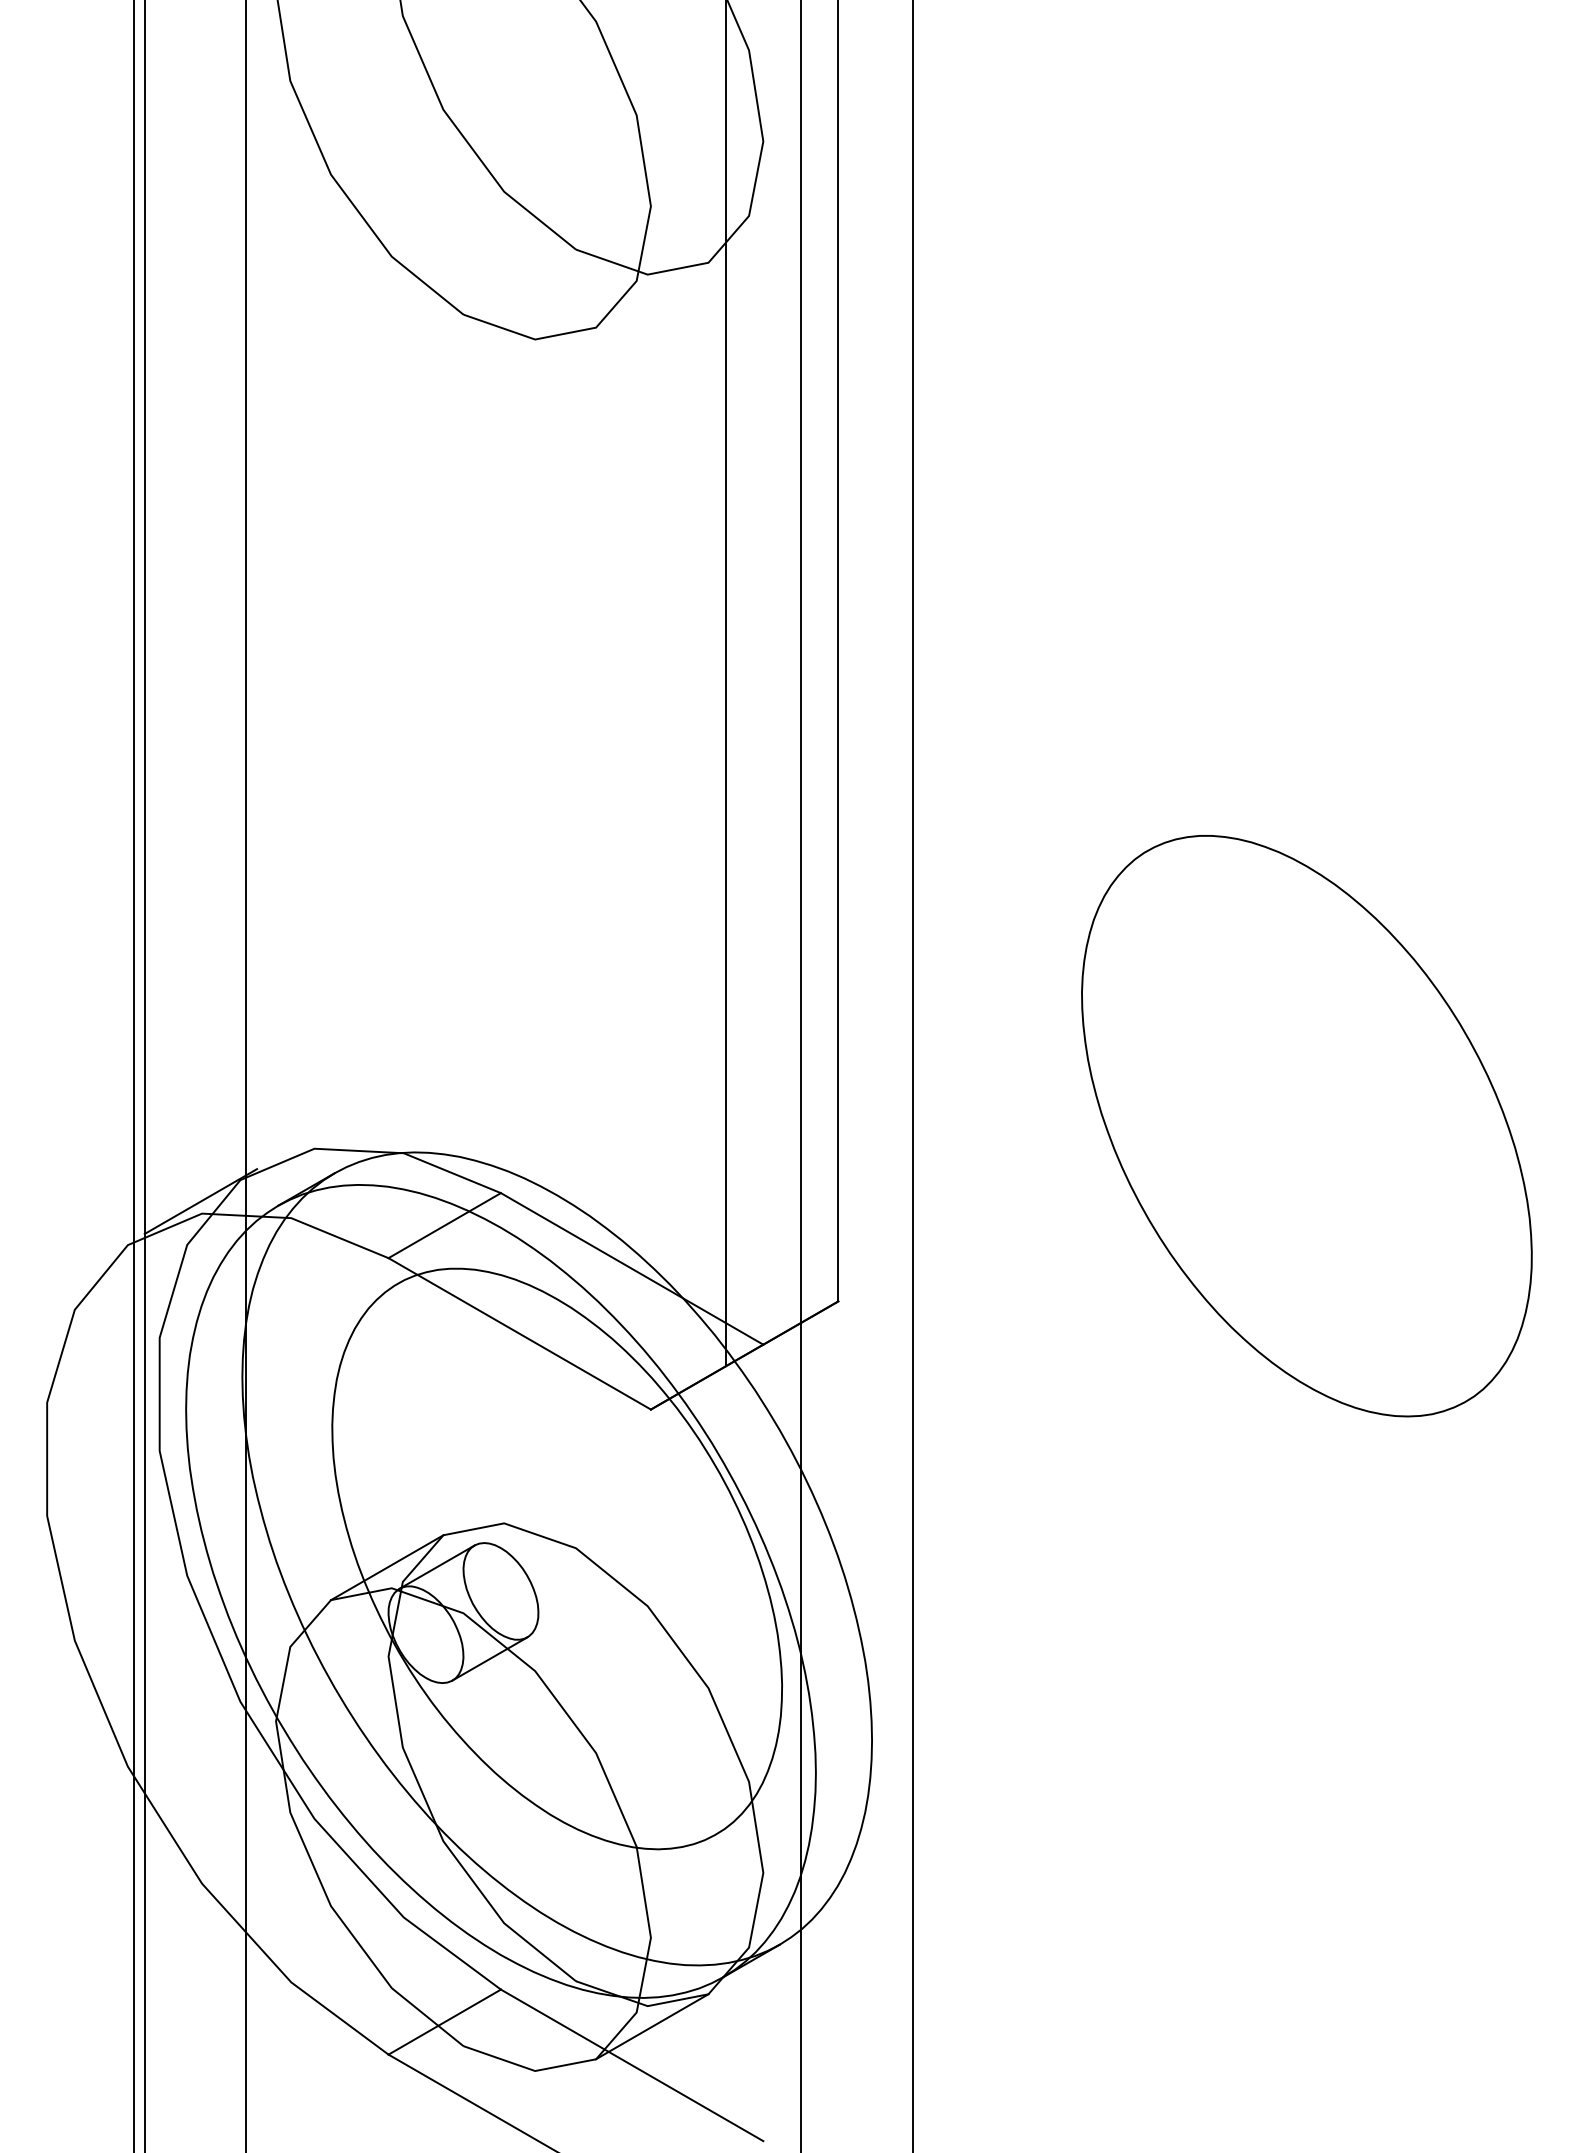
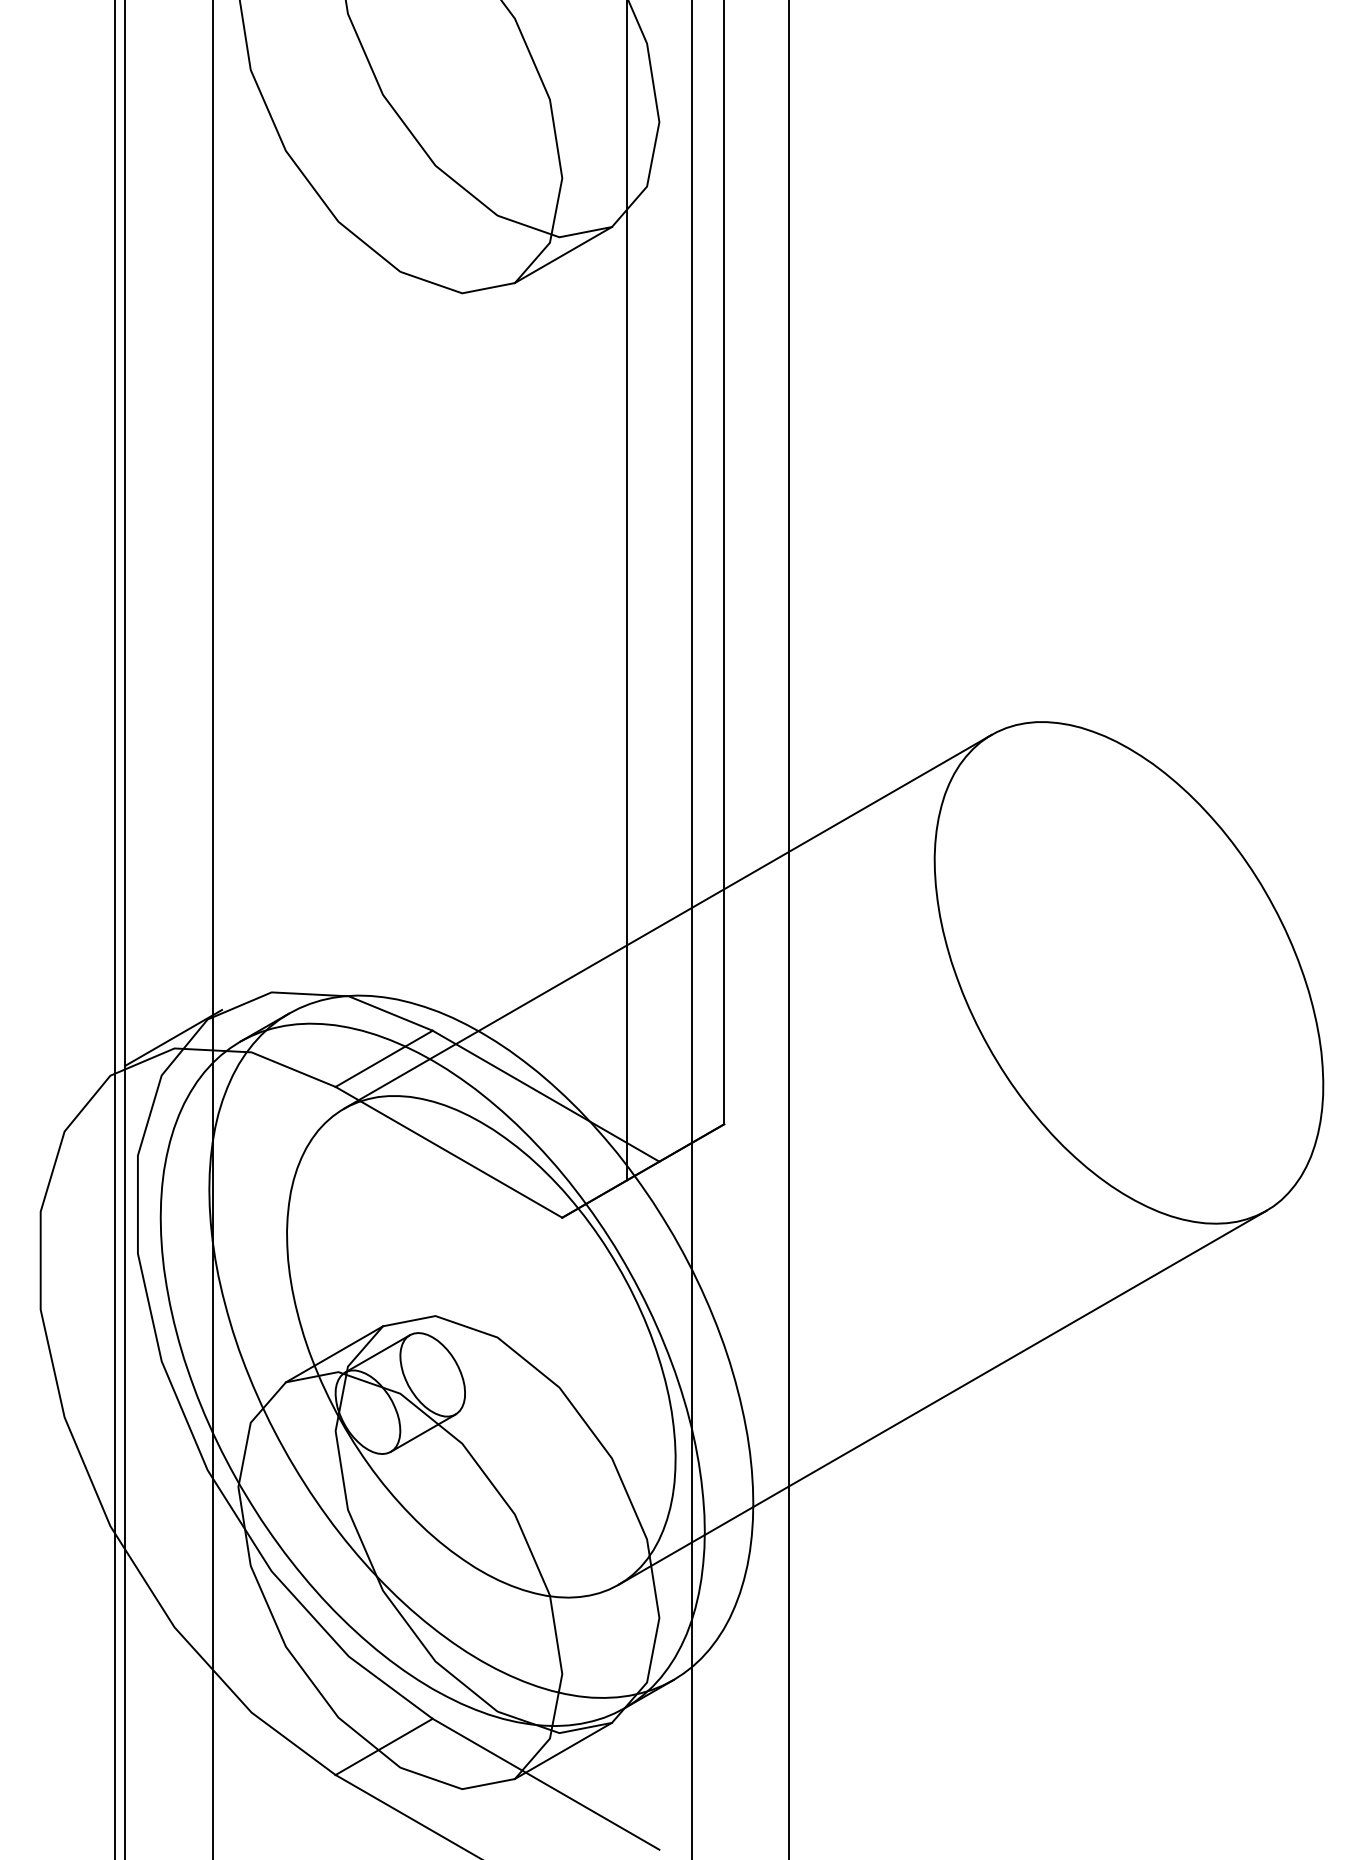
line: (651, 294) -> (562, 254), added
line: (772, 1066) -> (667, 921), added
line: (1090, 1617) -> (942, 1397), added

